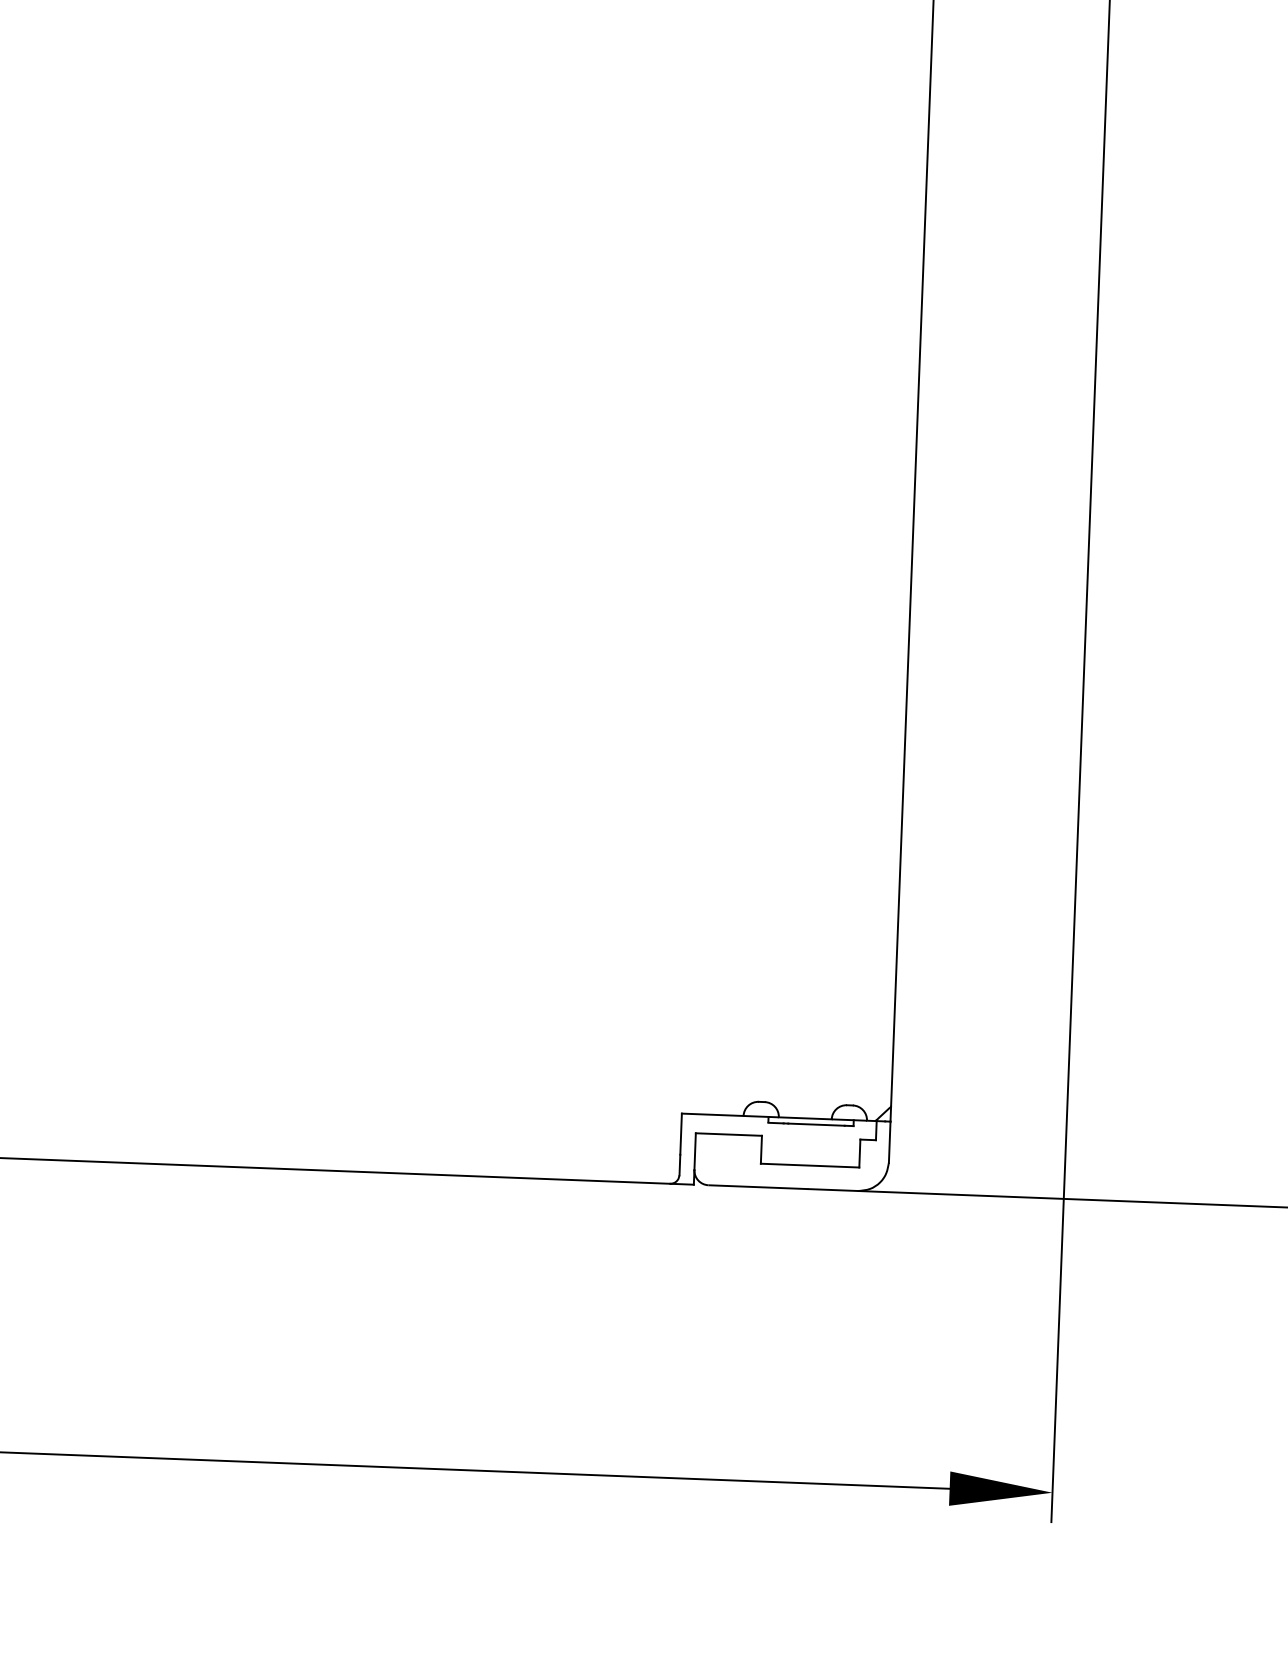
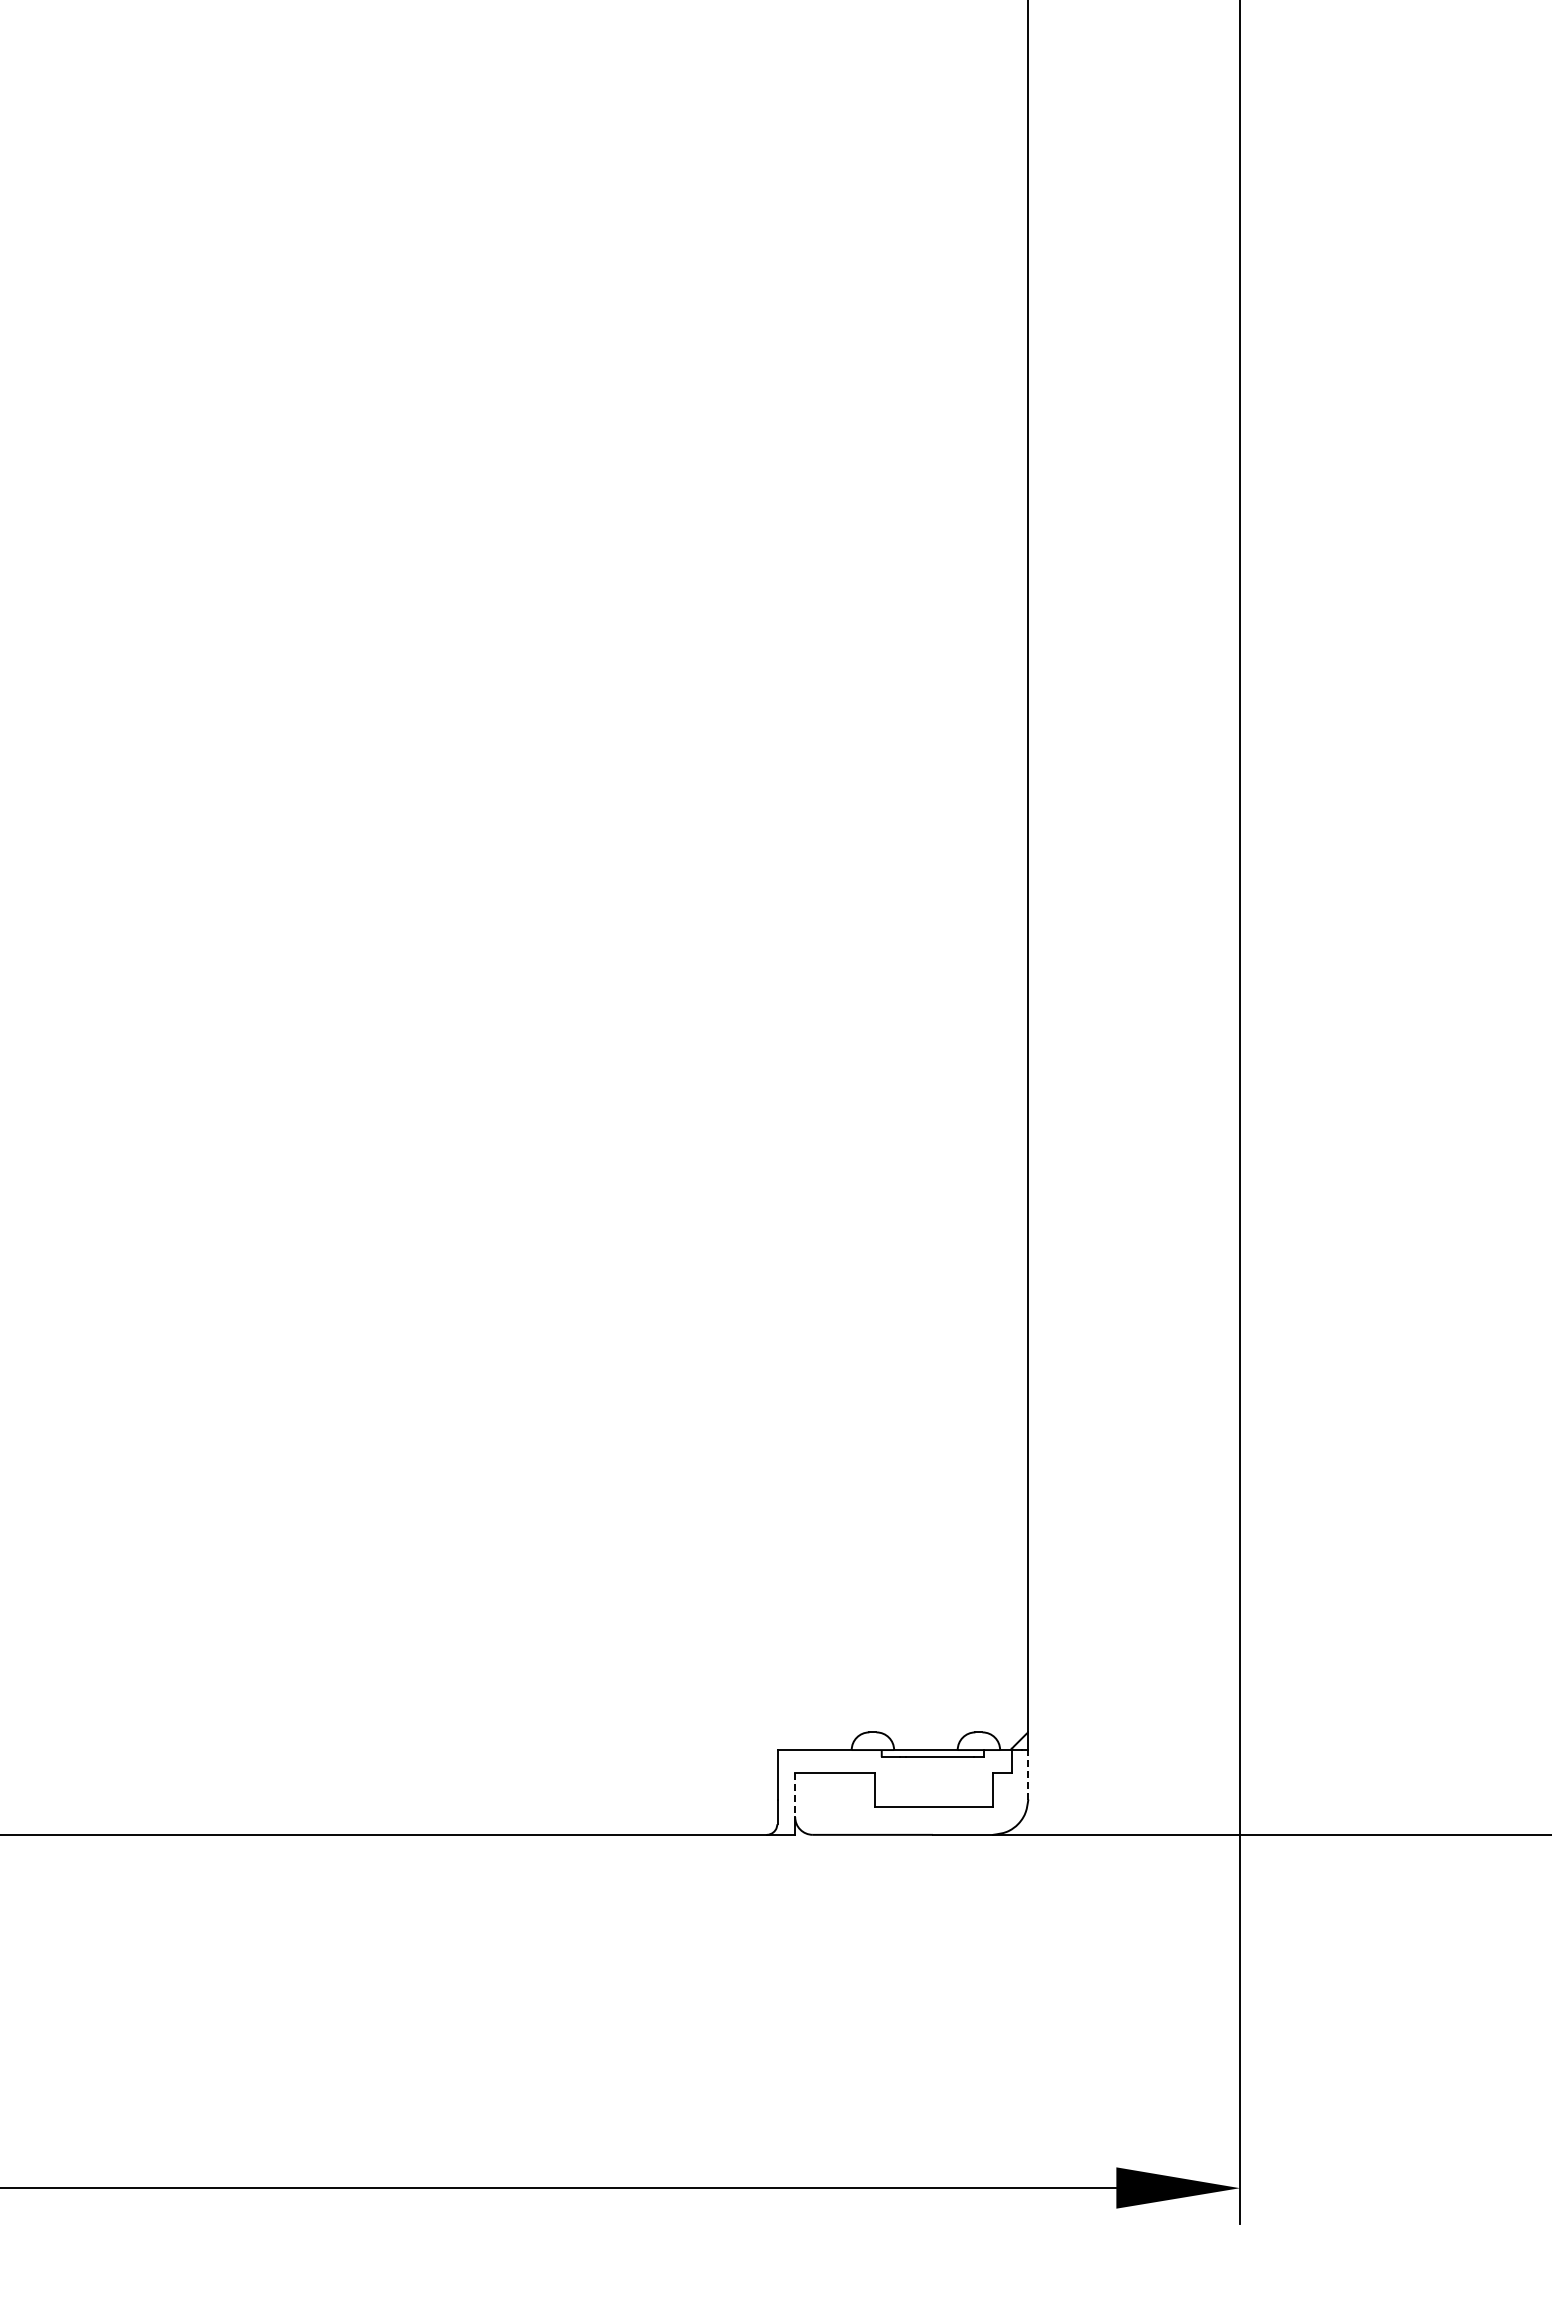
line: (889, 1141) -> (1028, 1774), solid -> dashed
line: (695, 1151) -> (795, 1795), solid -> dashed

